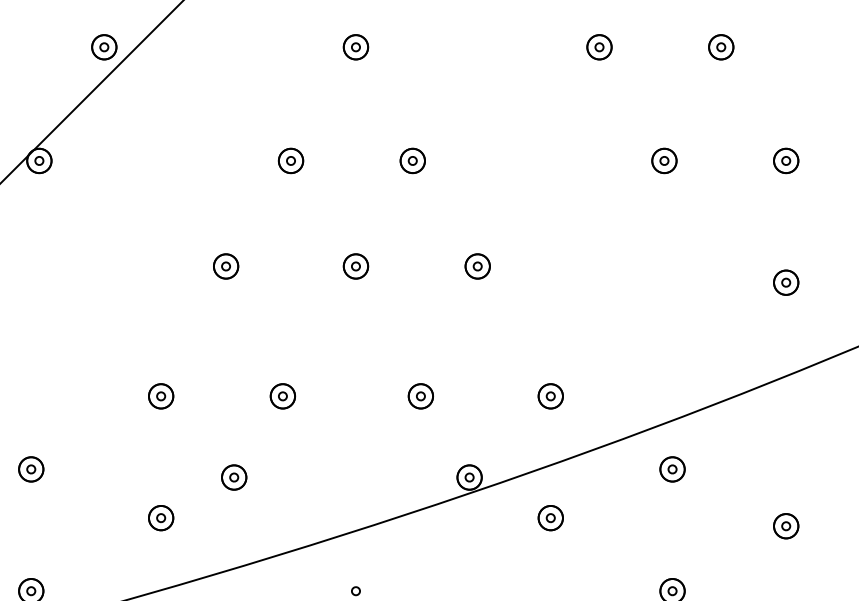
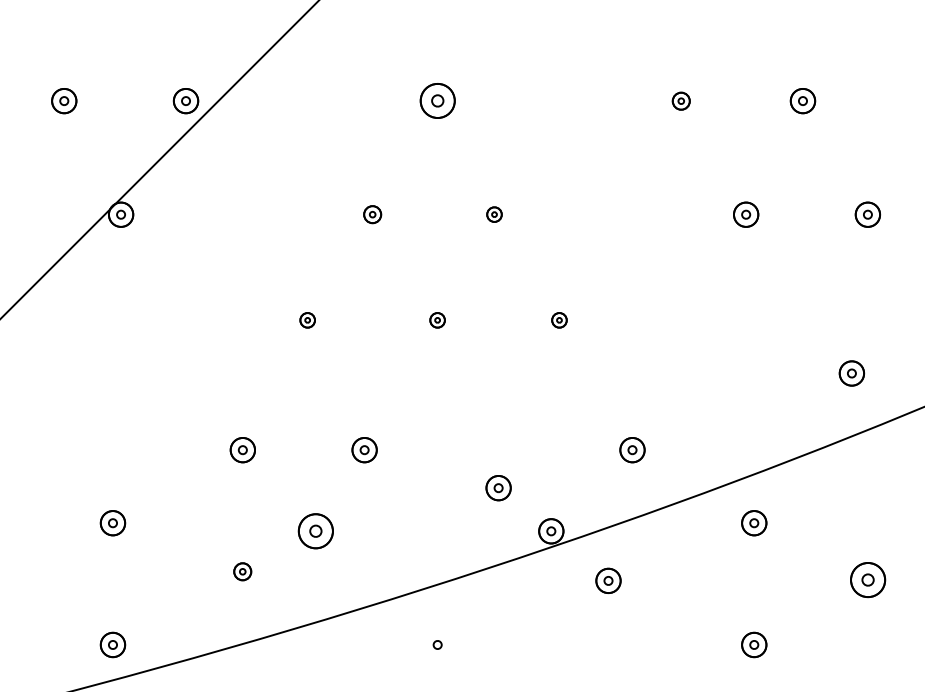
part: (355, 47) -> (437, 101), size x1.4
part: (599, 47) -> (681, 101), size x0.7
part: (290, 160) -> (372, 214), size x0.7
part: (412, 160) -> (494, 214), size x0.6
part: (225, 266) -> (307, 320), size x0.6
part: (355, 266) -> (437, 320), size x0.6
part: (477, 266) -> (559, 320), size x0.6
part: (785, 282) -> (851, 373), moved
part: (420, 396) -> (498, 488), moved
part: (233, 477) -> (315, 531), size x1.4
part: (160, 517) -> (242, 571), size x0.7
part: (550, 517) -> (608, 580), moved
part: (785, 525) -> (867, 579), size x1.4

